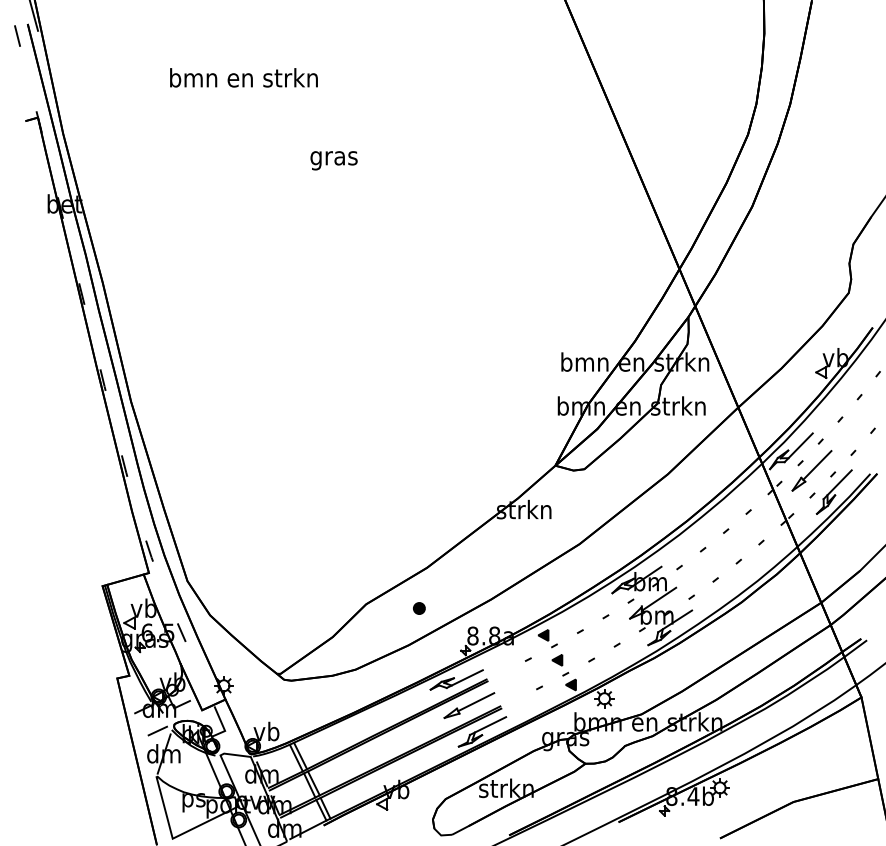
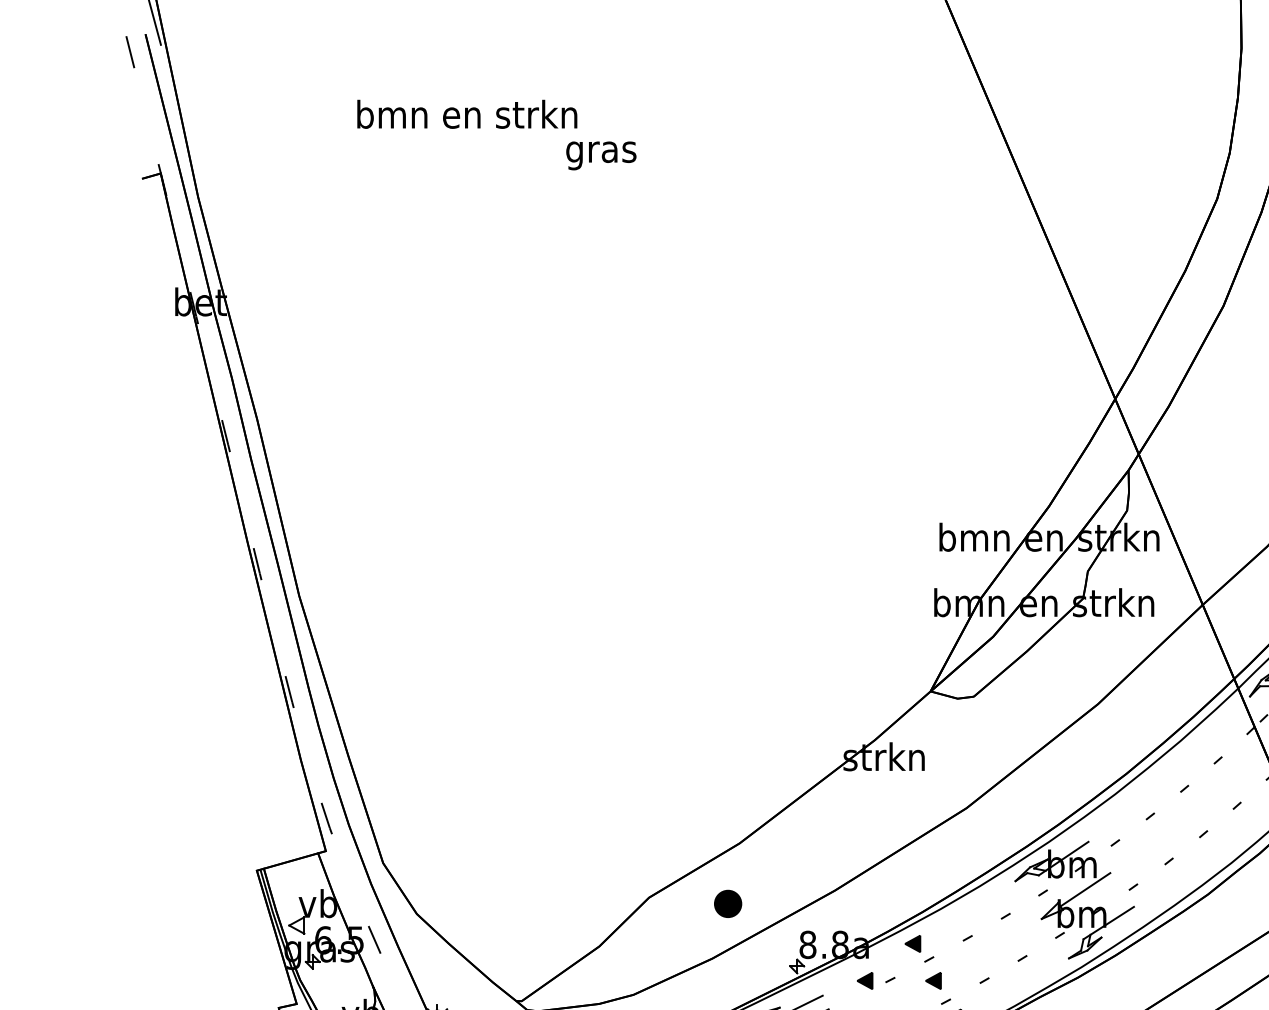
text: (333, 160) -> (600, 155), moved
part: (419, 608) -> (728, 903), size x1.6
part: (511, 660) -> (865, 981), added

